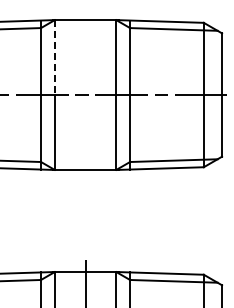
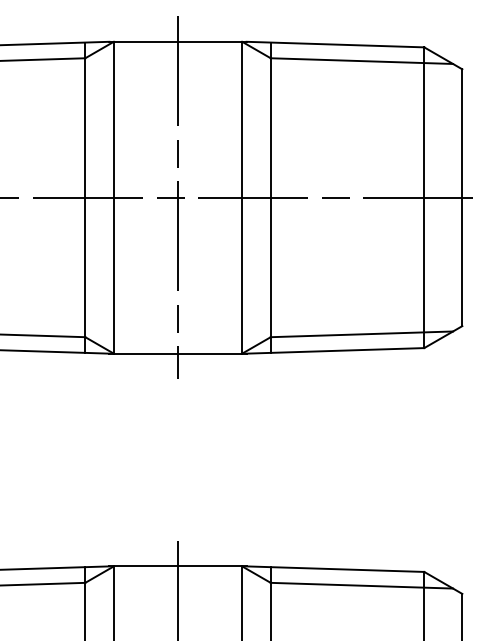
line: (54, 58) -> (113, 121), dashed -> solid
line: (85, 94) -> (177, 196), added

